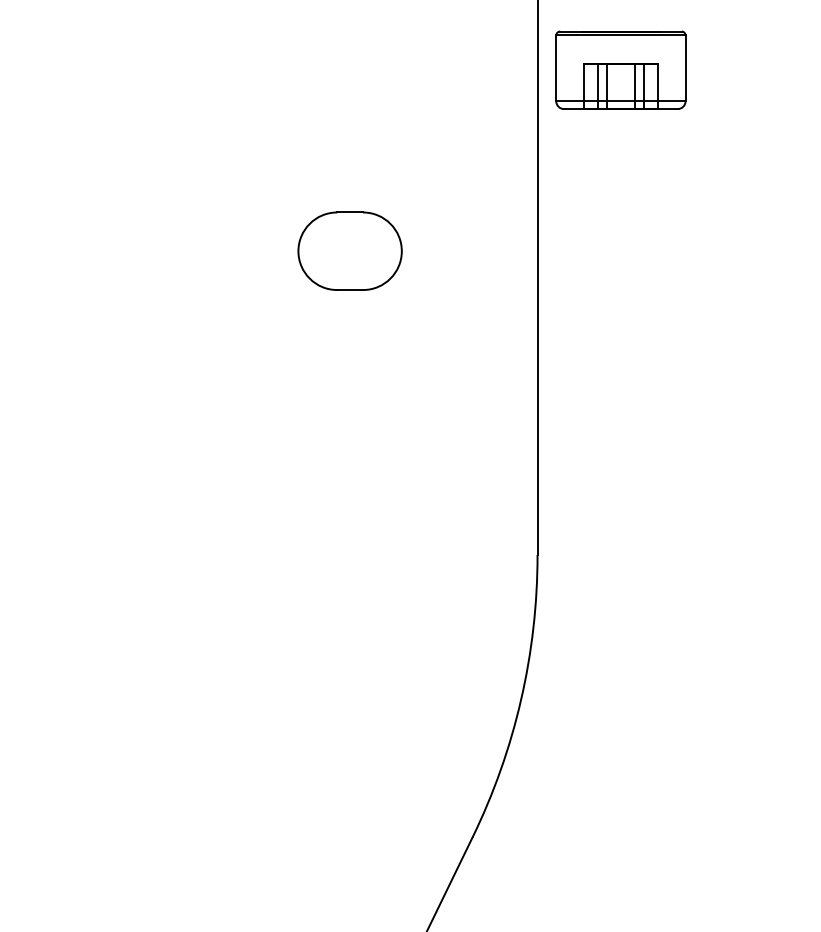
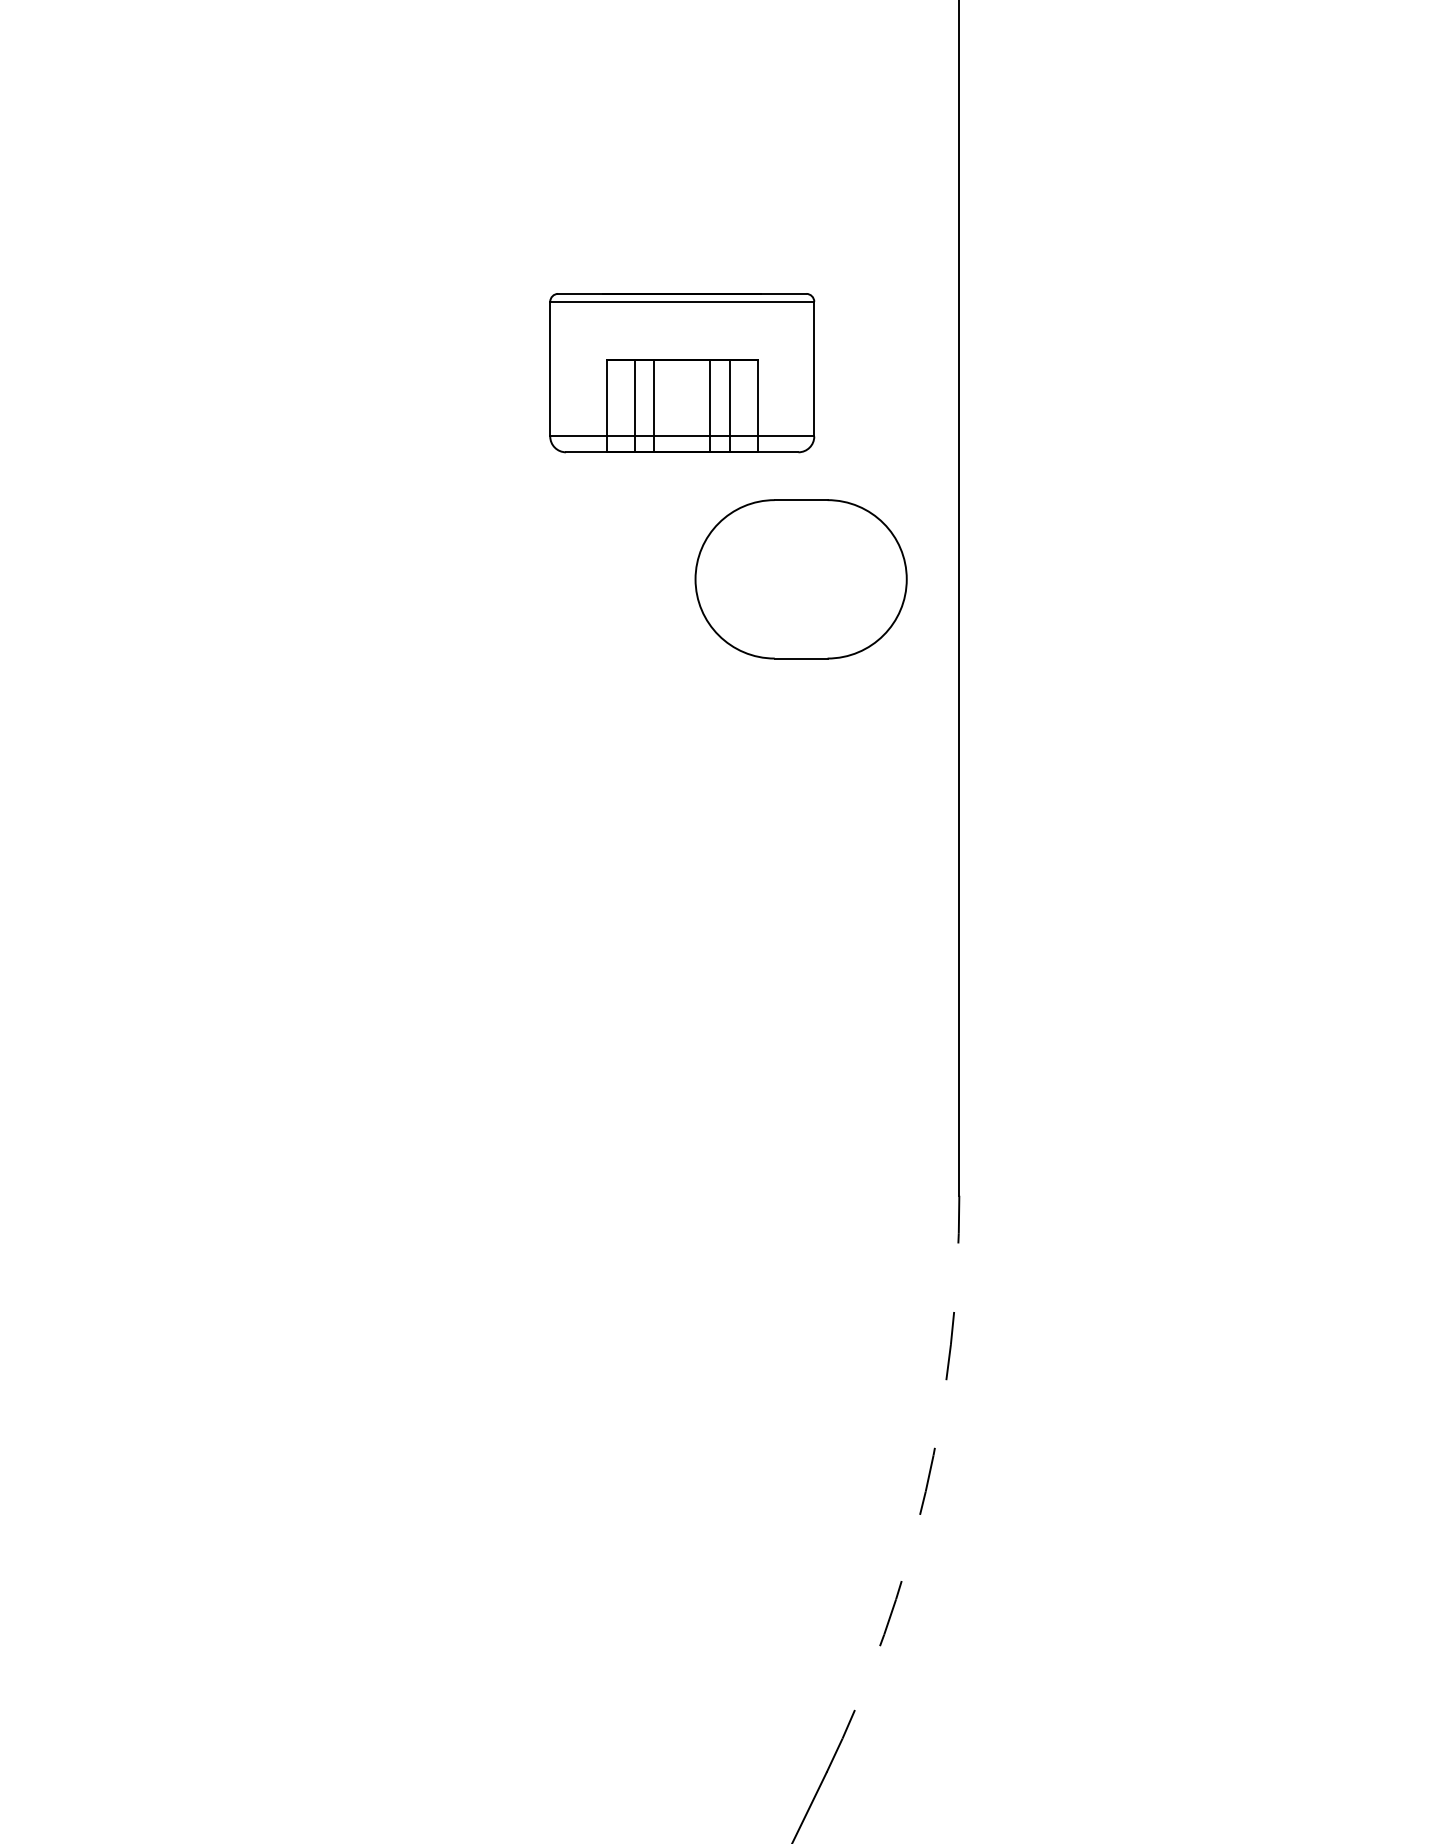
part: (620, 69) -> (681, 371), moved
part: (349, 250) -> (799, 577), moved
arc: (521, 699) -> (926, 1490), solid -> dashed

